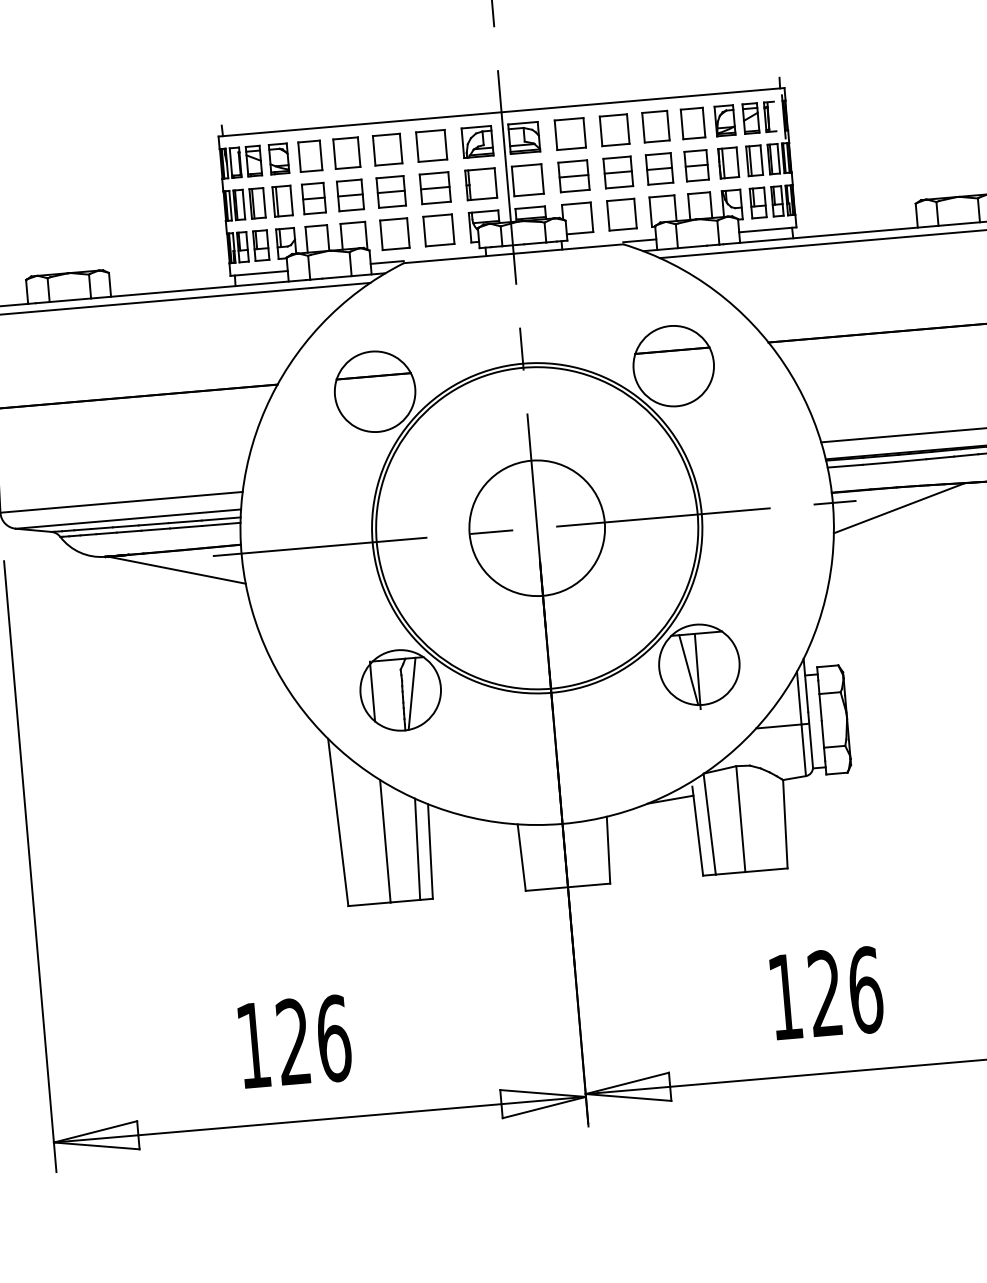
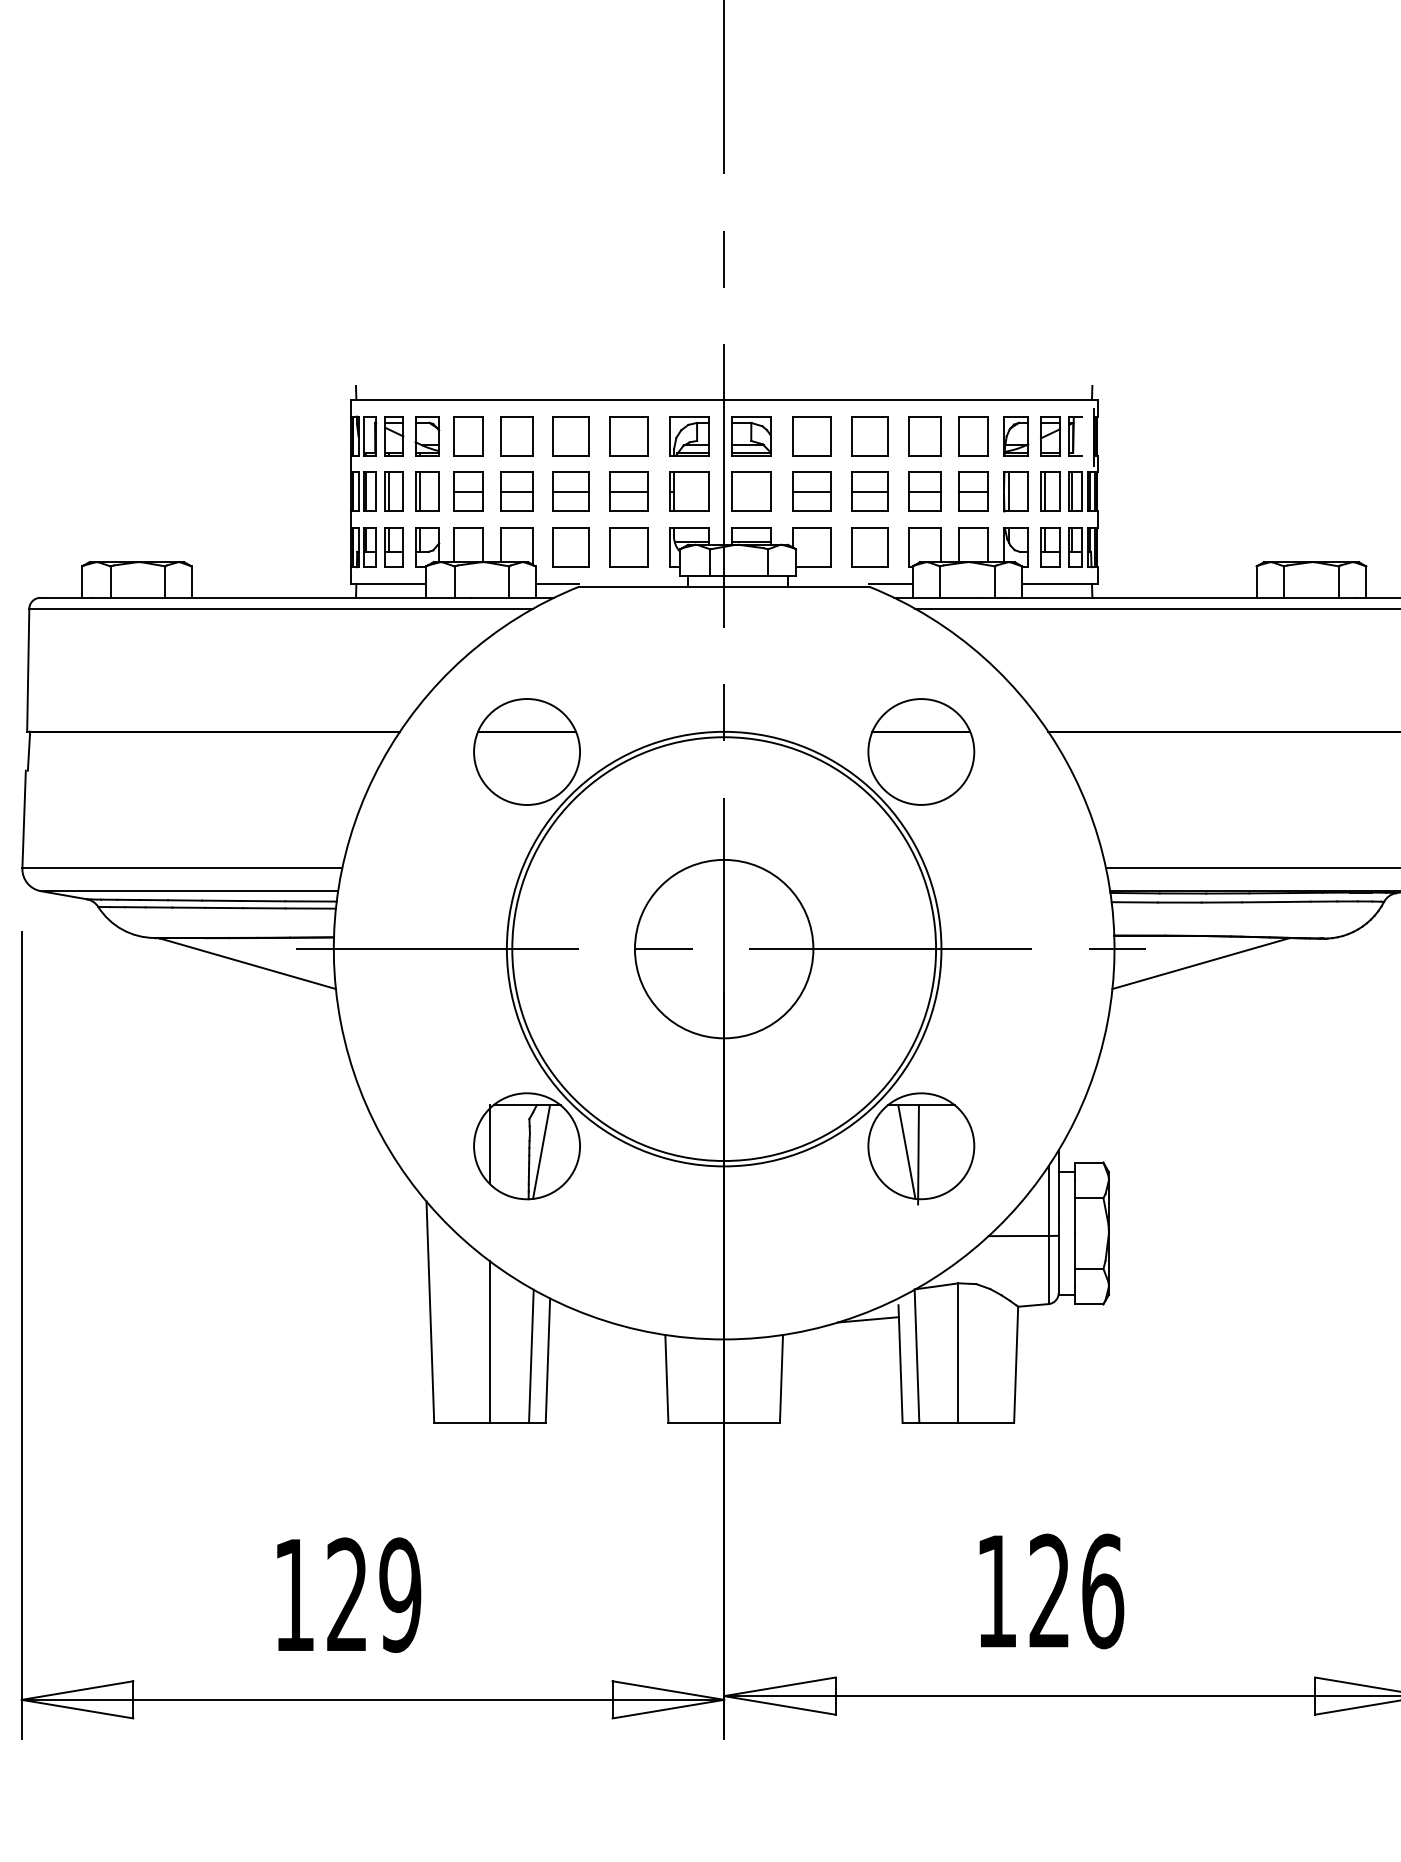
text: (333, 1038) -> (400, 1594), 126 -> 129

